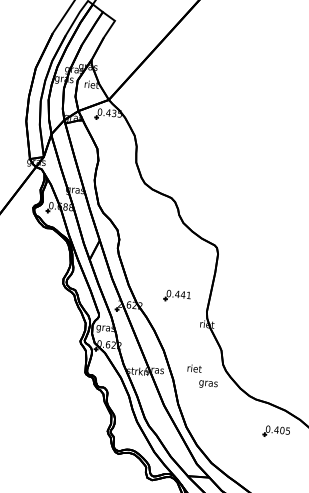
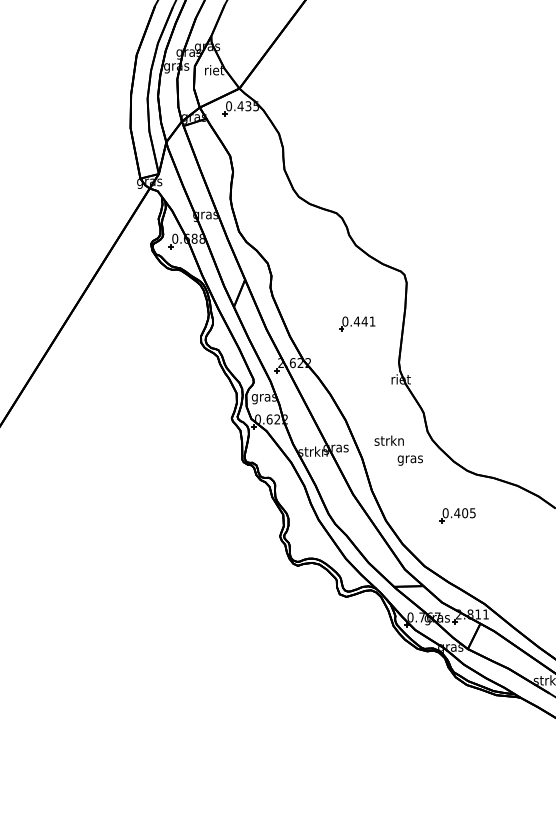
part: (177, 295) -> (357, 323), moved
text: (193, 368) -> (388, 440), riet -> strkn
part: (276, 431) -> (457, 515), moved

